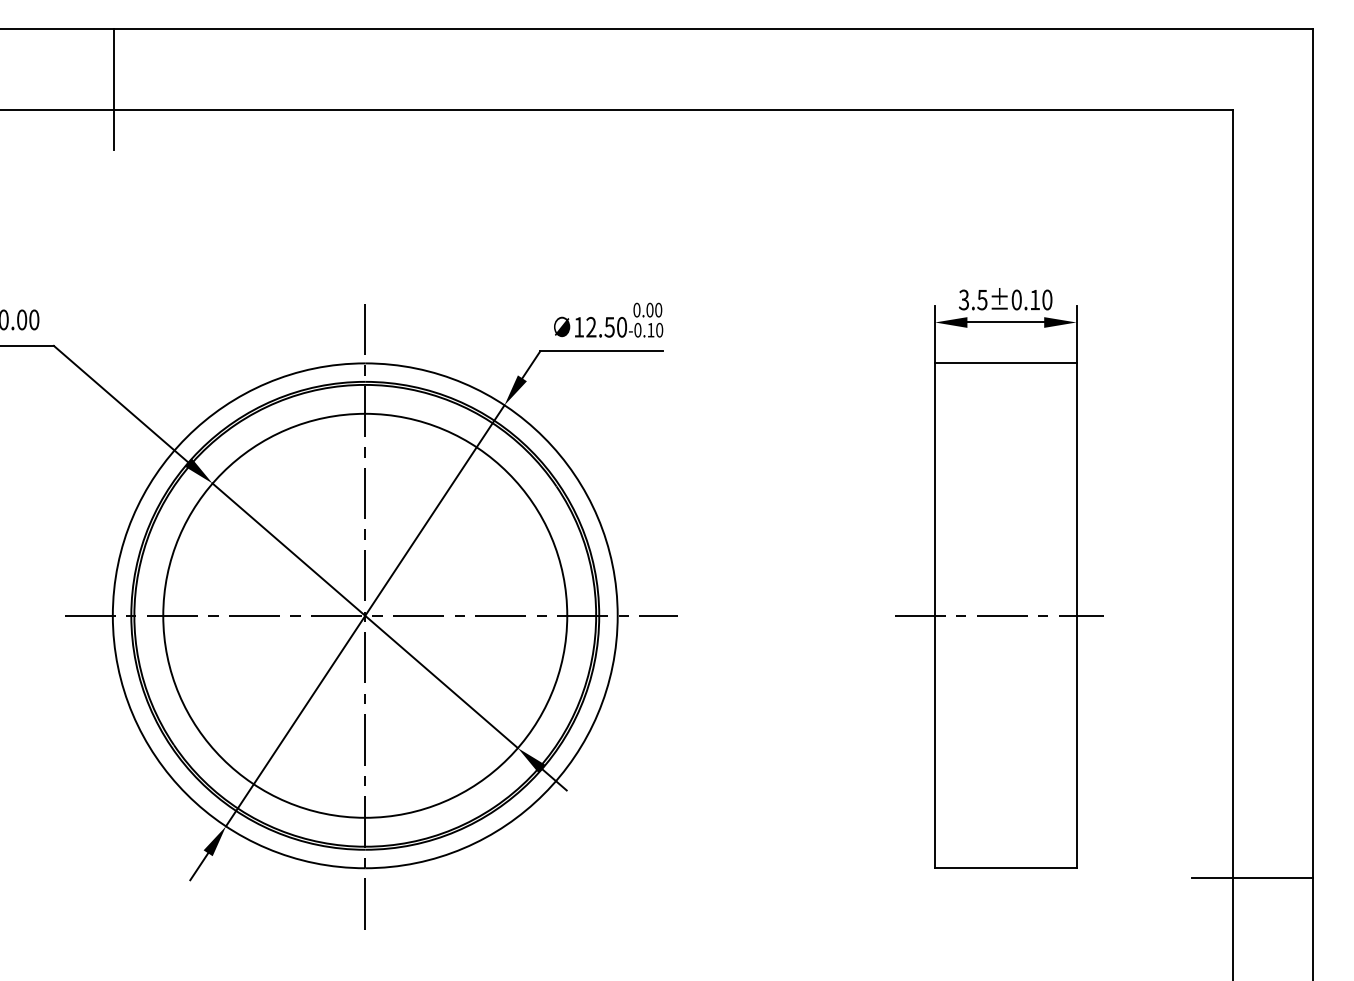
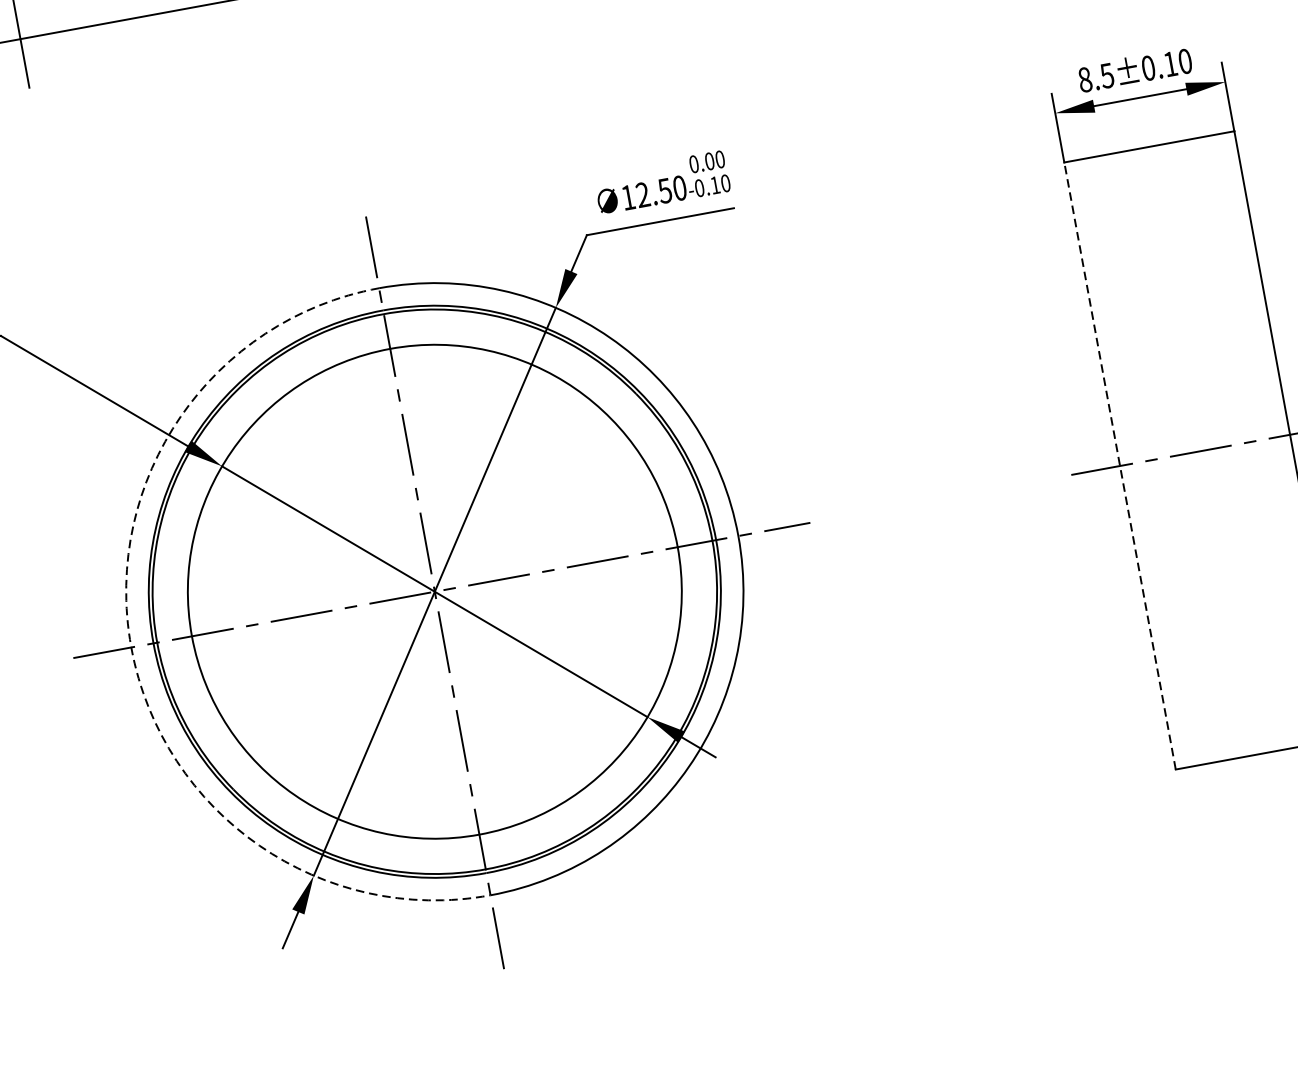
text: (963, 299) -> (1084, 79), 3.5±0.10 -> 8.5±0.10
arc: (112, 615) -> (130, 647), solid -> dashed
line: (935, 615) -> (1120, 465), solid -> dashed

